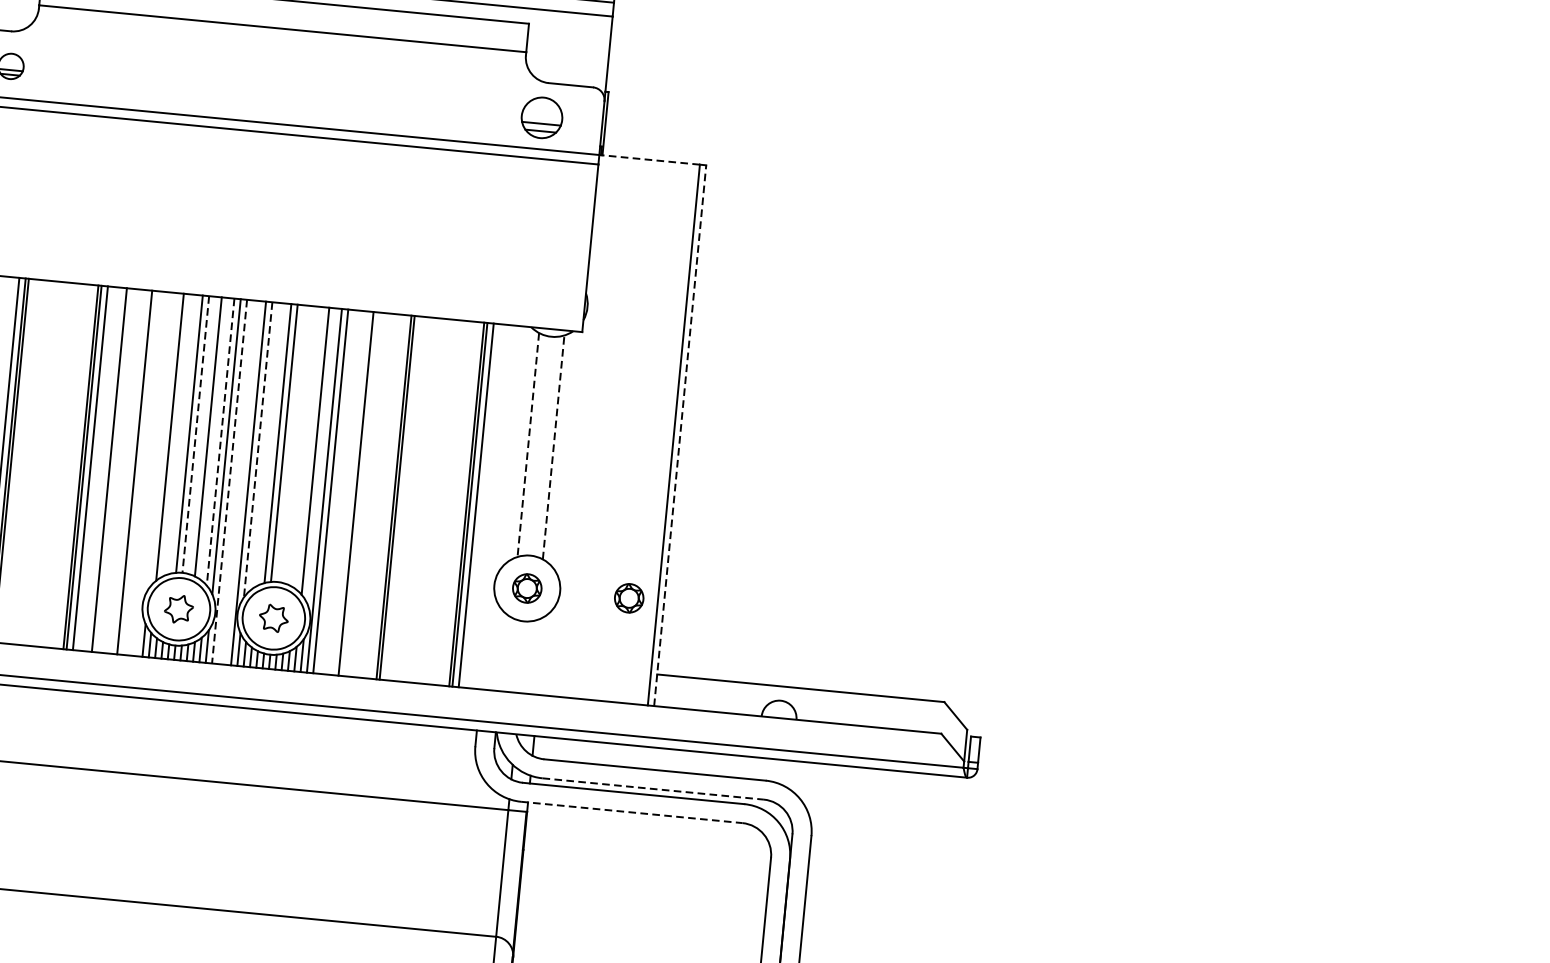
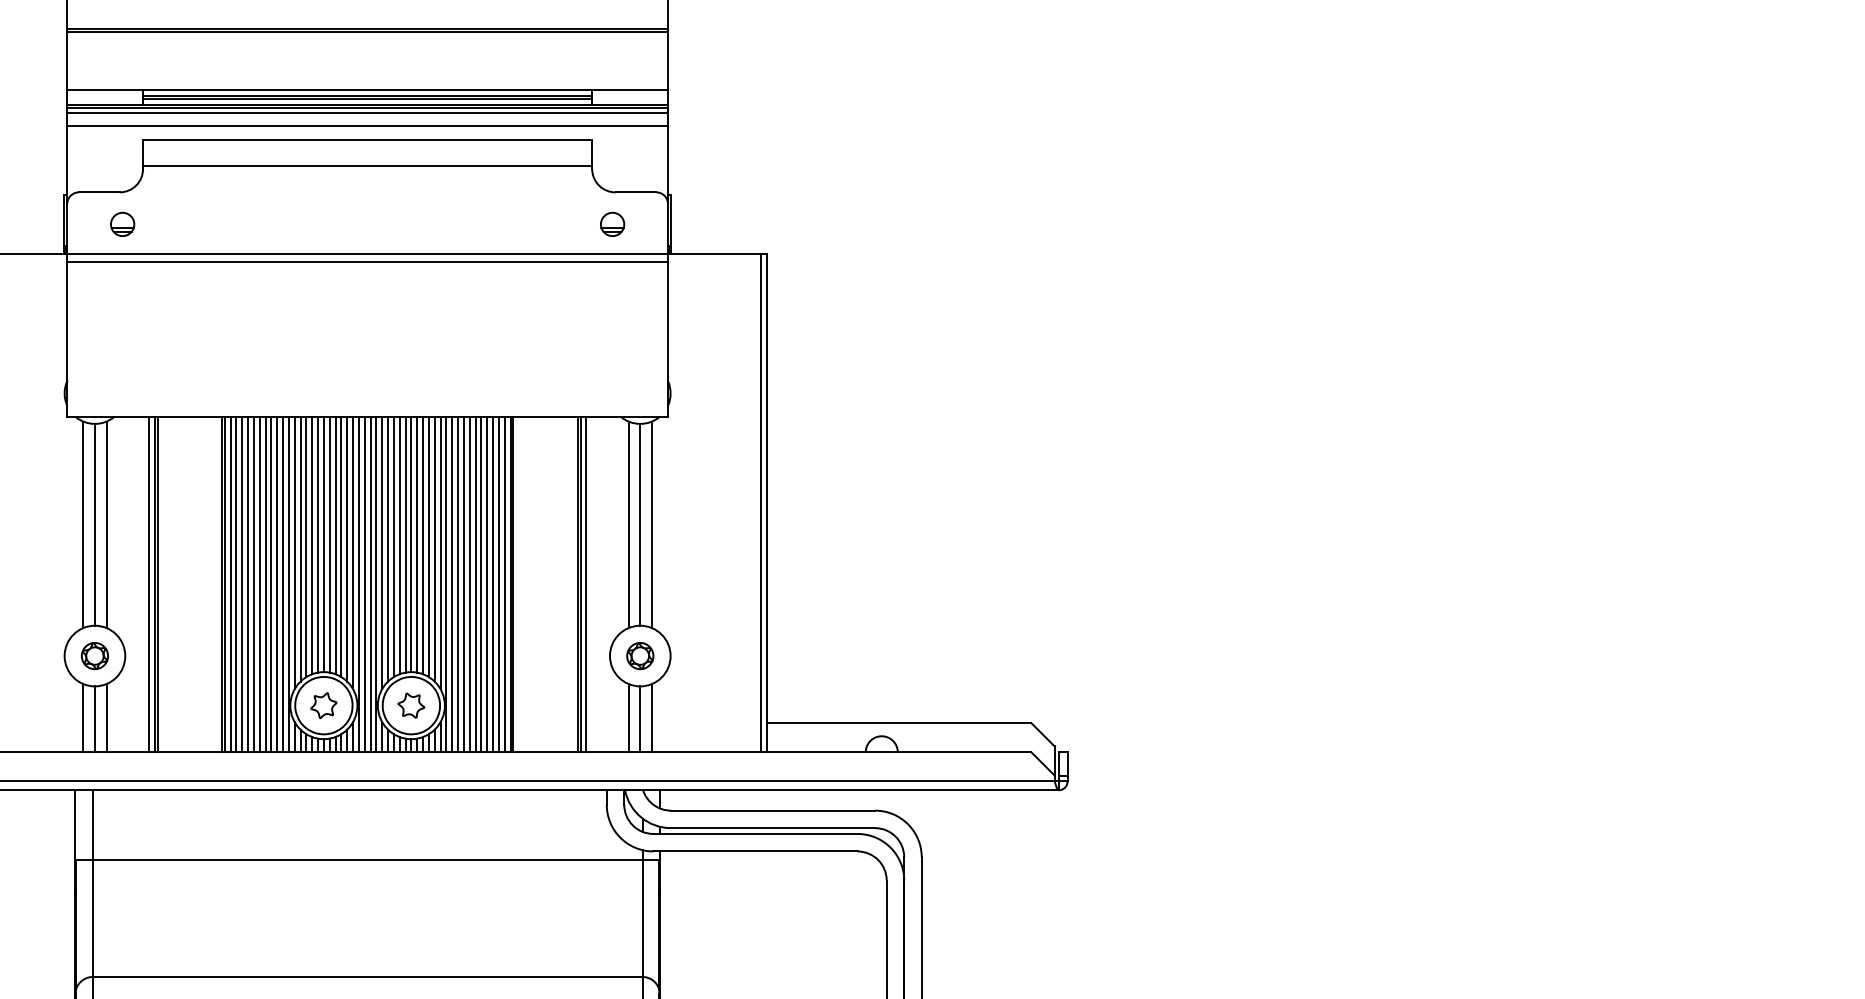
part: (542, 116) -> (612, 223), size x0.62
line: (648, 159) -> (713, 253), dashed -> solid
line: (176, 434) -> (306, 546), added
line: (183, 434) -> (312, 545), added
line: (195, 434) -> (323, 544), dashed -> solid
line: (201, 435) -> (329, 544), added
line: (680, 435) -> (766, 502), dashed -> solid
line: (214, 438) -> (341, 546), added
line: (163, 440) -> (294, 552), added
line: (220, 442) -> (347, 549), dashed -> solid
line: (271, 443) -> (393, 546), added
line: (290, 443) -> (411, 544), added
line: (297, 444) -> (417, 544), added
line: (265, 445) -> (388, 548), added
line: (303, 445) -> (423, 545), added
line: (528, 445) -> (628, 525), dashed -> solid
line: (541, 445) -> (640, 524), added
line: (309, 447) -> (428, 546), added
line: (553, 447) -> (651, 524), dashed -> solid
line: (258, 450) -> (382, 553), dashed -> solid
line: (321, 455) -> (440, 552), added
line: (96, 468) -> (236, 584), added
line: (103, 469) -> (242, 584), added
line: (115, 470) -> (253, 584), added
line: (121, 471) -> (259, 584), added
line: (128, 471) -> (265, 584), added
line: (141, 473) -> (277, 584), added
line: (147, 473) -> (283, 584), added
line: (153, 474) -> (288, 584), added
line: (229, 481) -> (358, 584), dashed -> solid
line: (235, 482) -> (364, 584), added
line: (242, 482) -> (370, 584), added
line: (337, 491) -> (458, 584), added
line: (343, 492) -> (463, 584), added
line: (349, 493) -> (469, 584), added
line: (362, 494) -> (481, 584), added
line: (369, 494) -> (487, 584), added
line: (375, 495) -> (493, 584), added
line: (380, 496) -> (498, 584), added
line: (387, 496) -> (504, 584), added
part: (629, 598) -> (734, 656), removed
line: (507, 654) -> (628, 718), added
line: (520, 657) -> (640, 719), added
line: (532, 657) -> (651, 718), added
line: (653, 789) -> (773, 828), dashed -> solid
line: (632, 812) -> (756, 851), dashed -> solid

